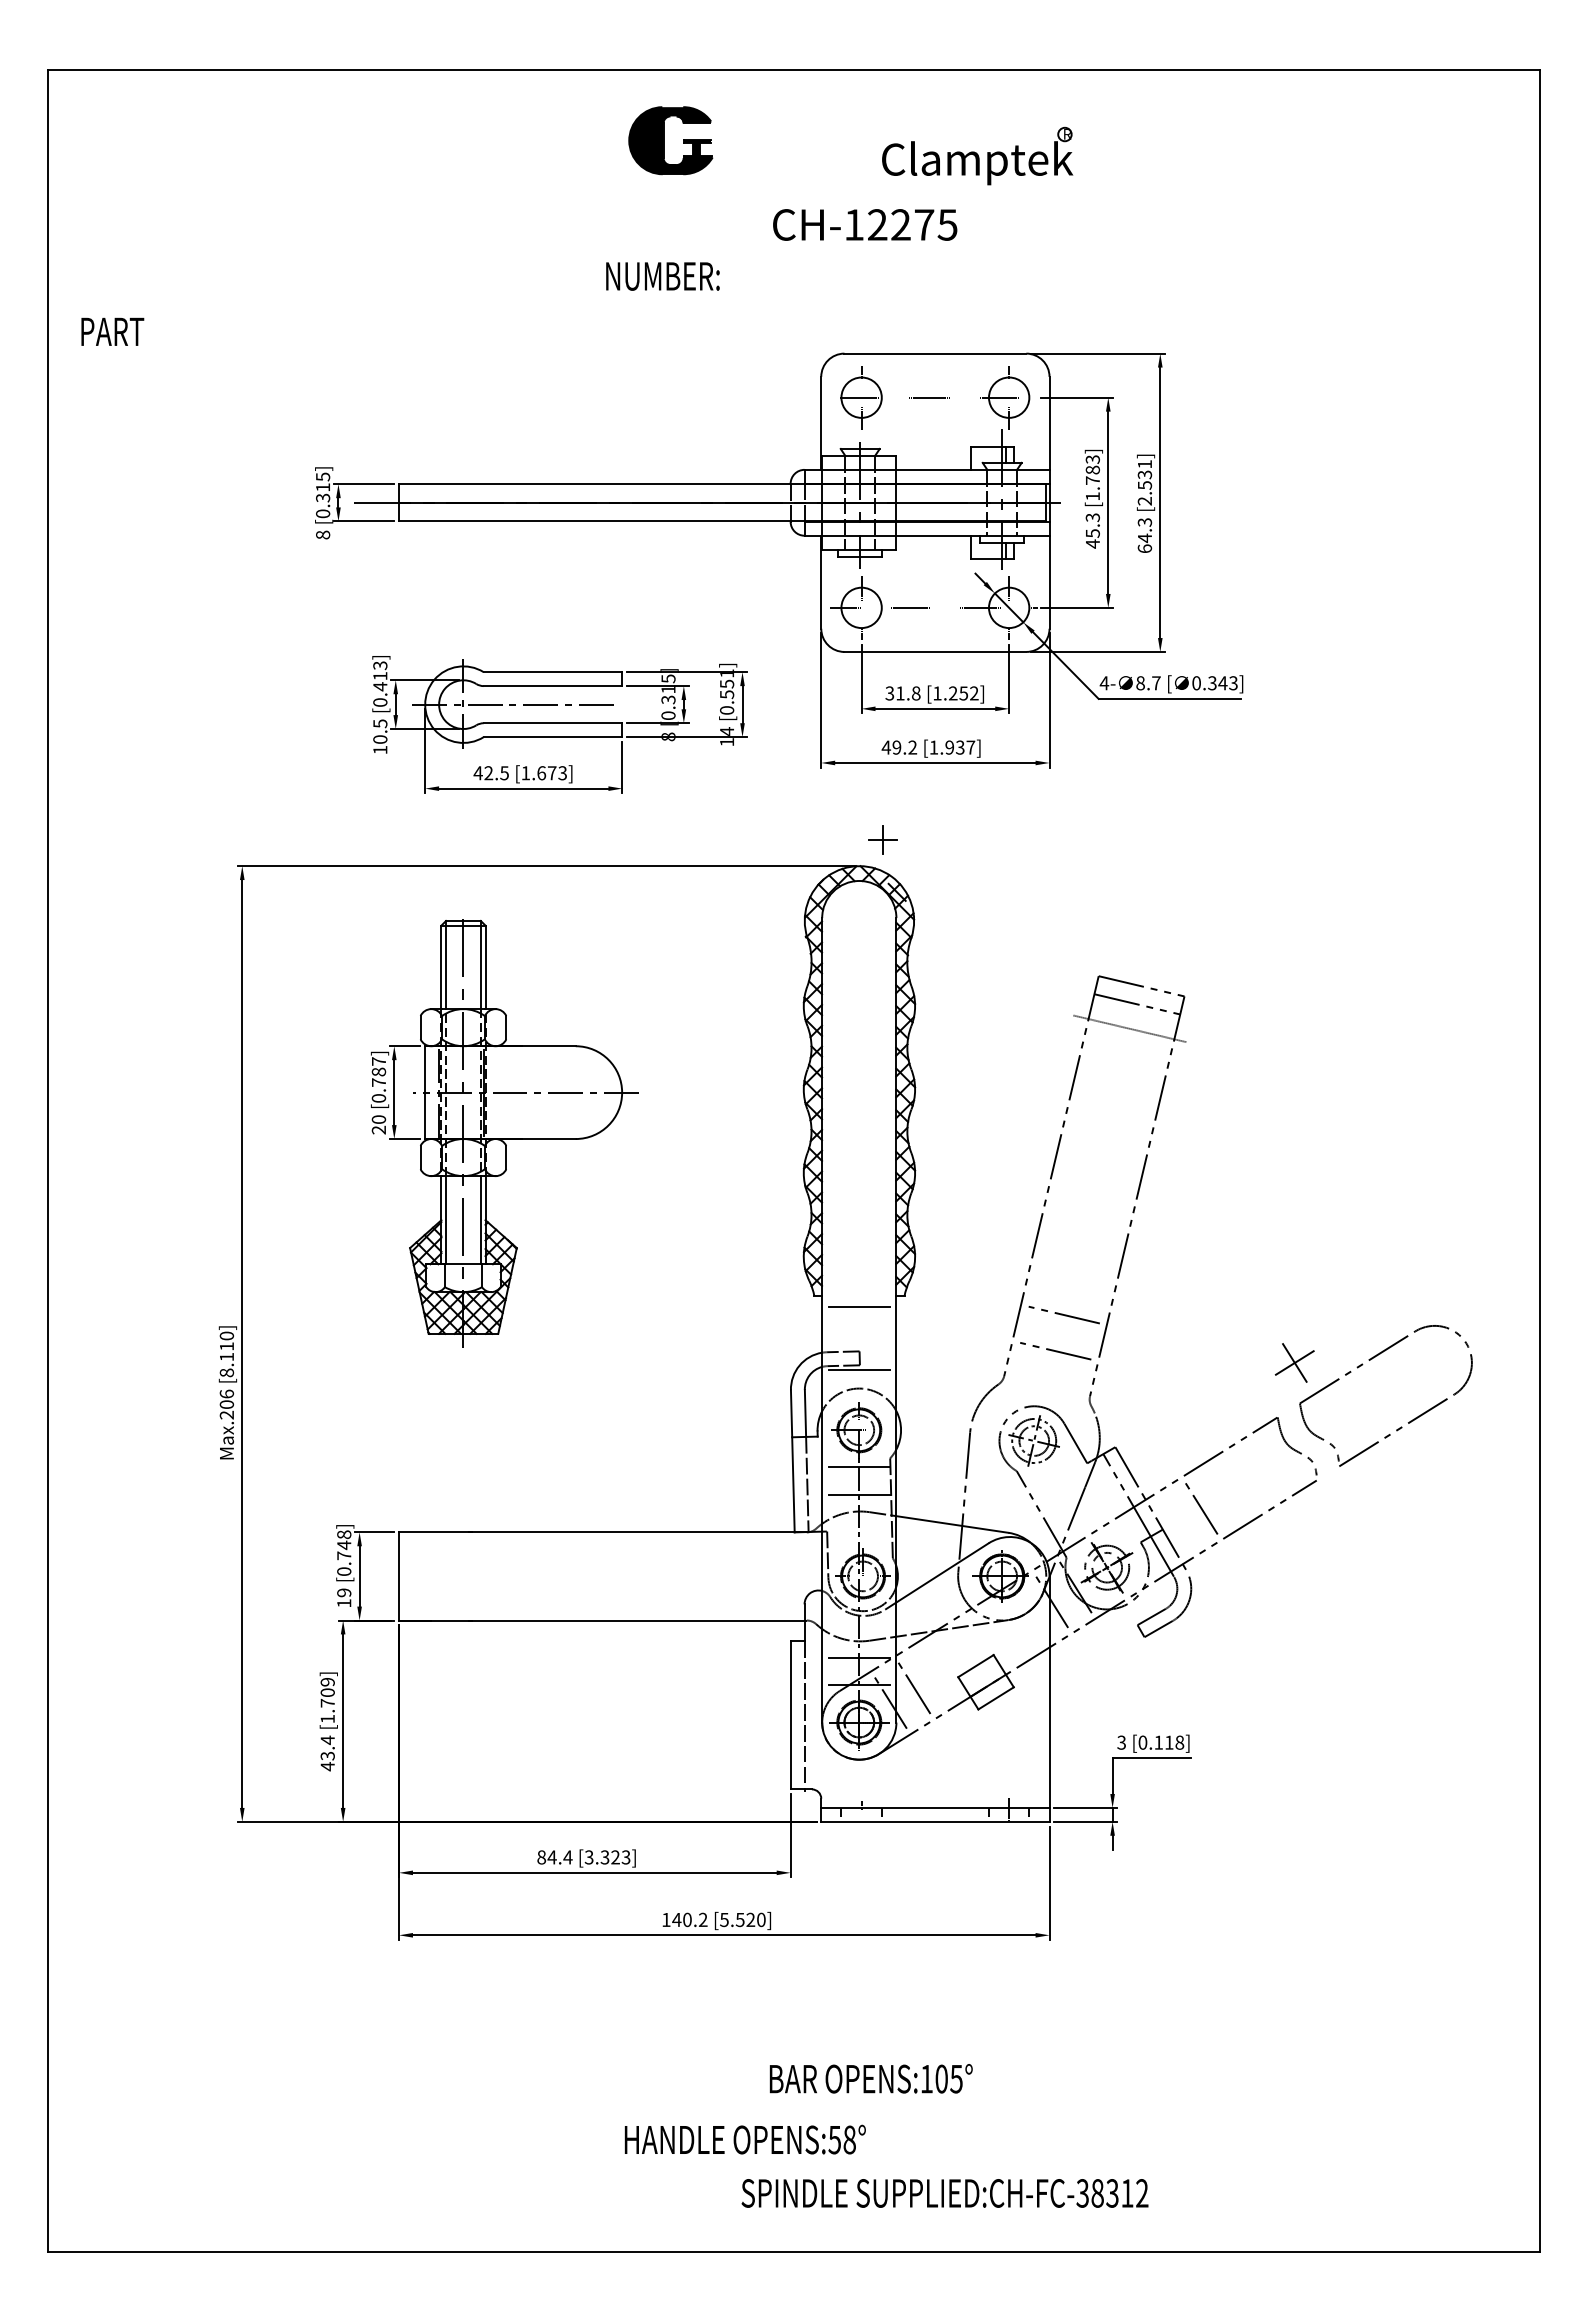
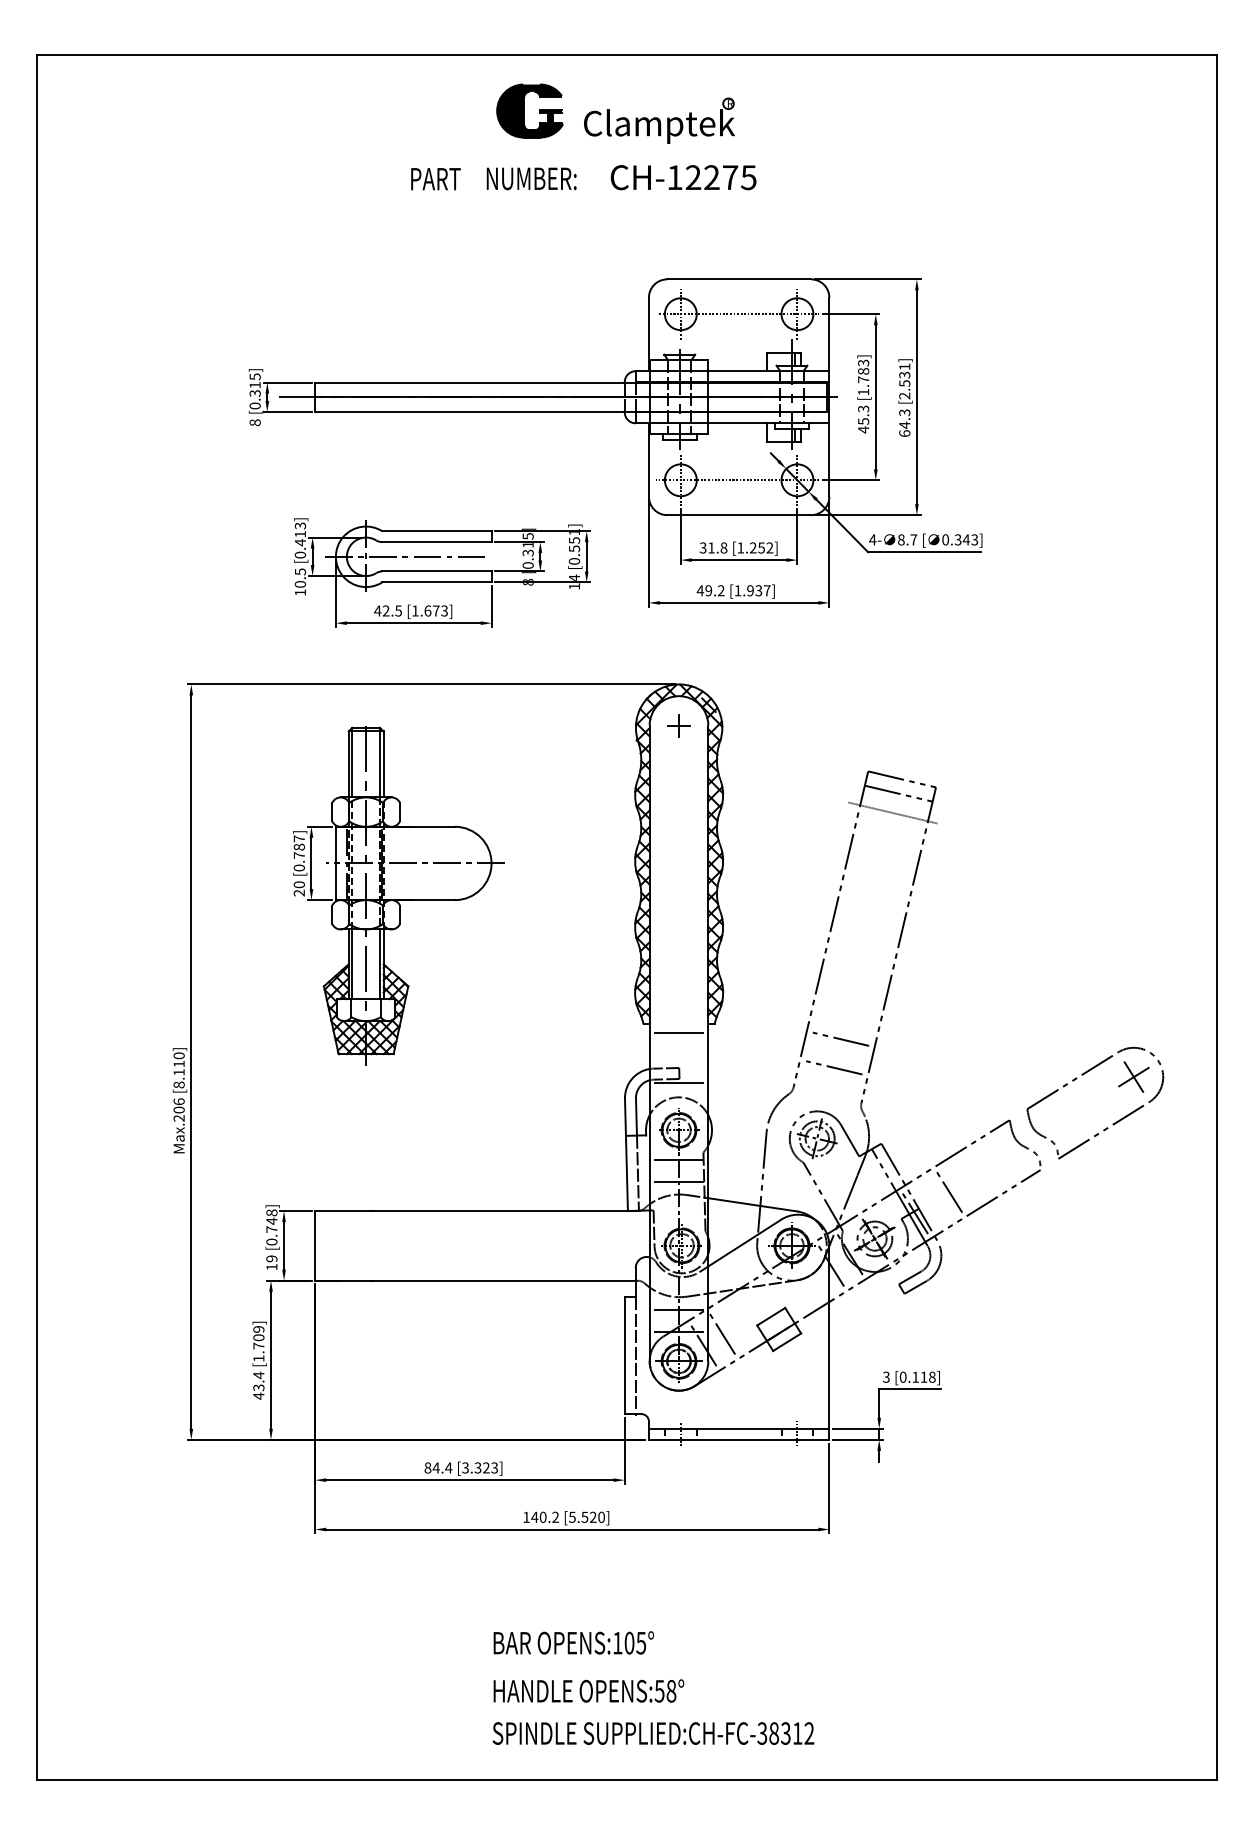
part: (977, 155) -> (659, 120), moved
text: (662, 276) -> (531, 178), moved
text: (112, 331) -> (435, 178), moved
part: (882, 839) -> (678, 725), moved
part: (1294, 1362) -> (1133, 1076), moved
line: (1158, 1535) -> (915, 1213), added
text: (870, 2078) -> (573, 1642), moved
text: (944, 2193) -> (653, 1733), moved

